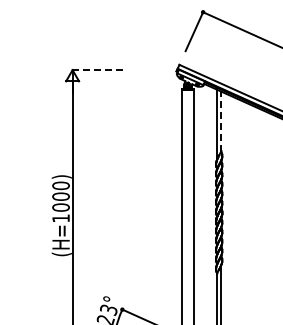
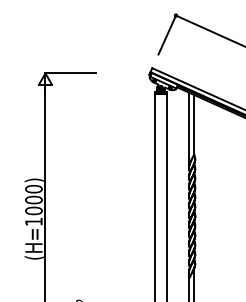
line: (97, 70) -> (70, 73), dashed -> solid
line: (221, 121) -> (194, 124), dashed -> solid

